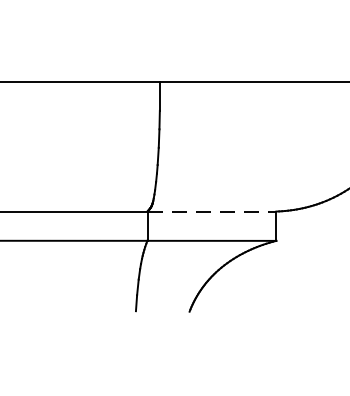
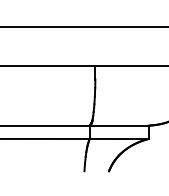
line: (212, 211) -> (119, 125), dashed -> solid

